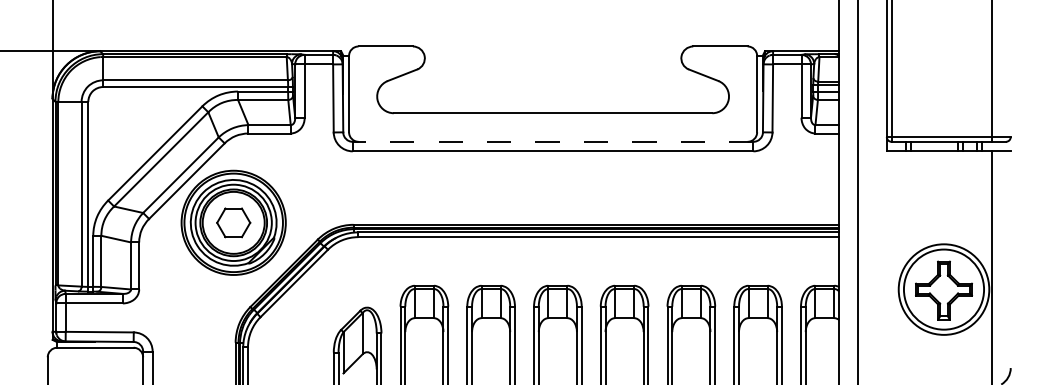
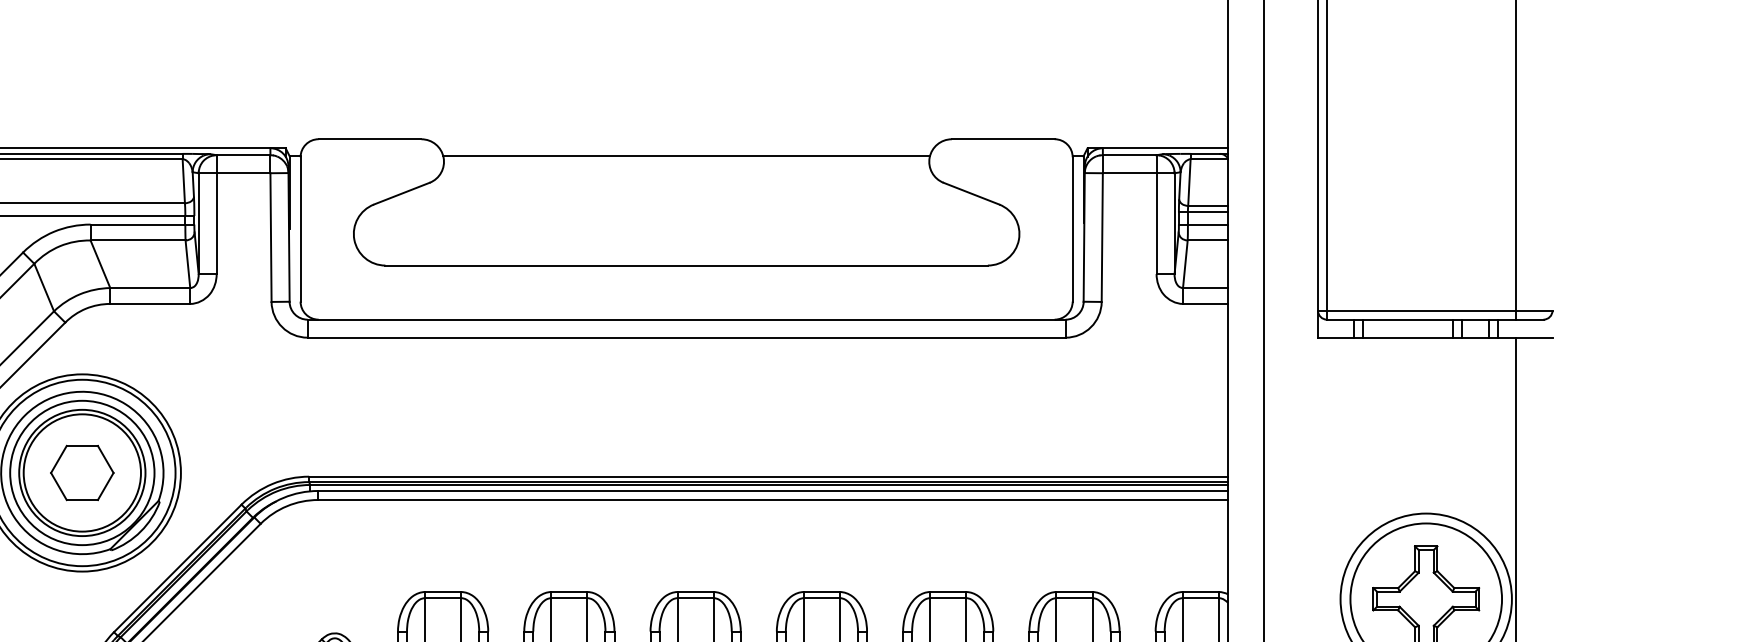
line: (552, 55) -> (685, 156), added
line: (552, 141) -> (685, 319), dashed -> solid

